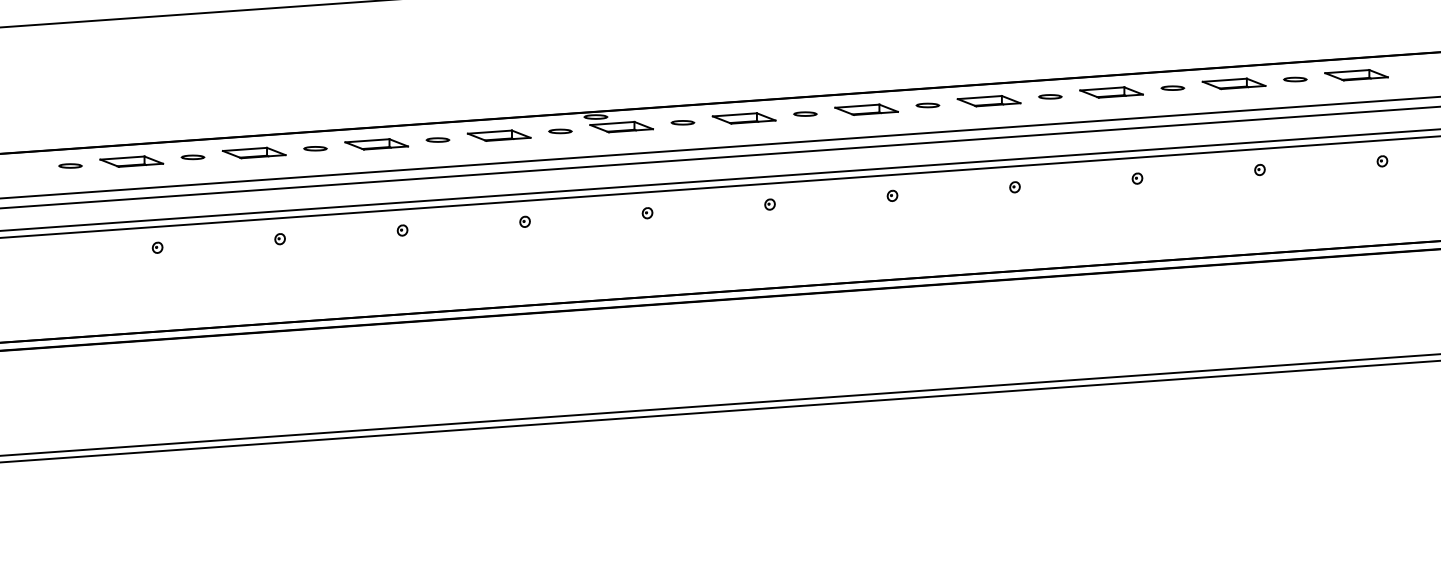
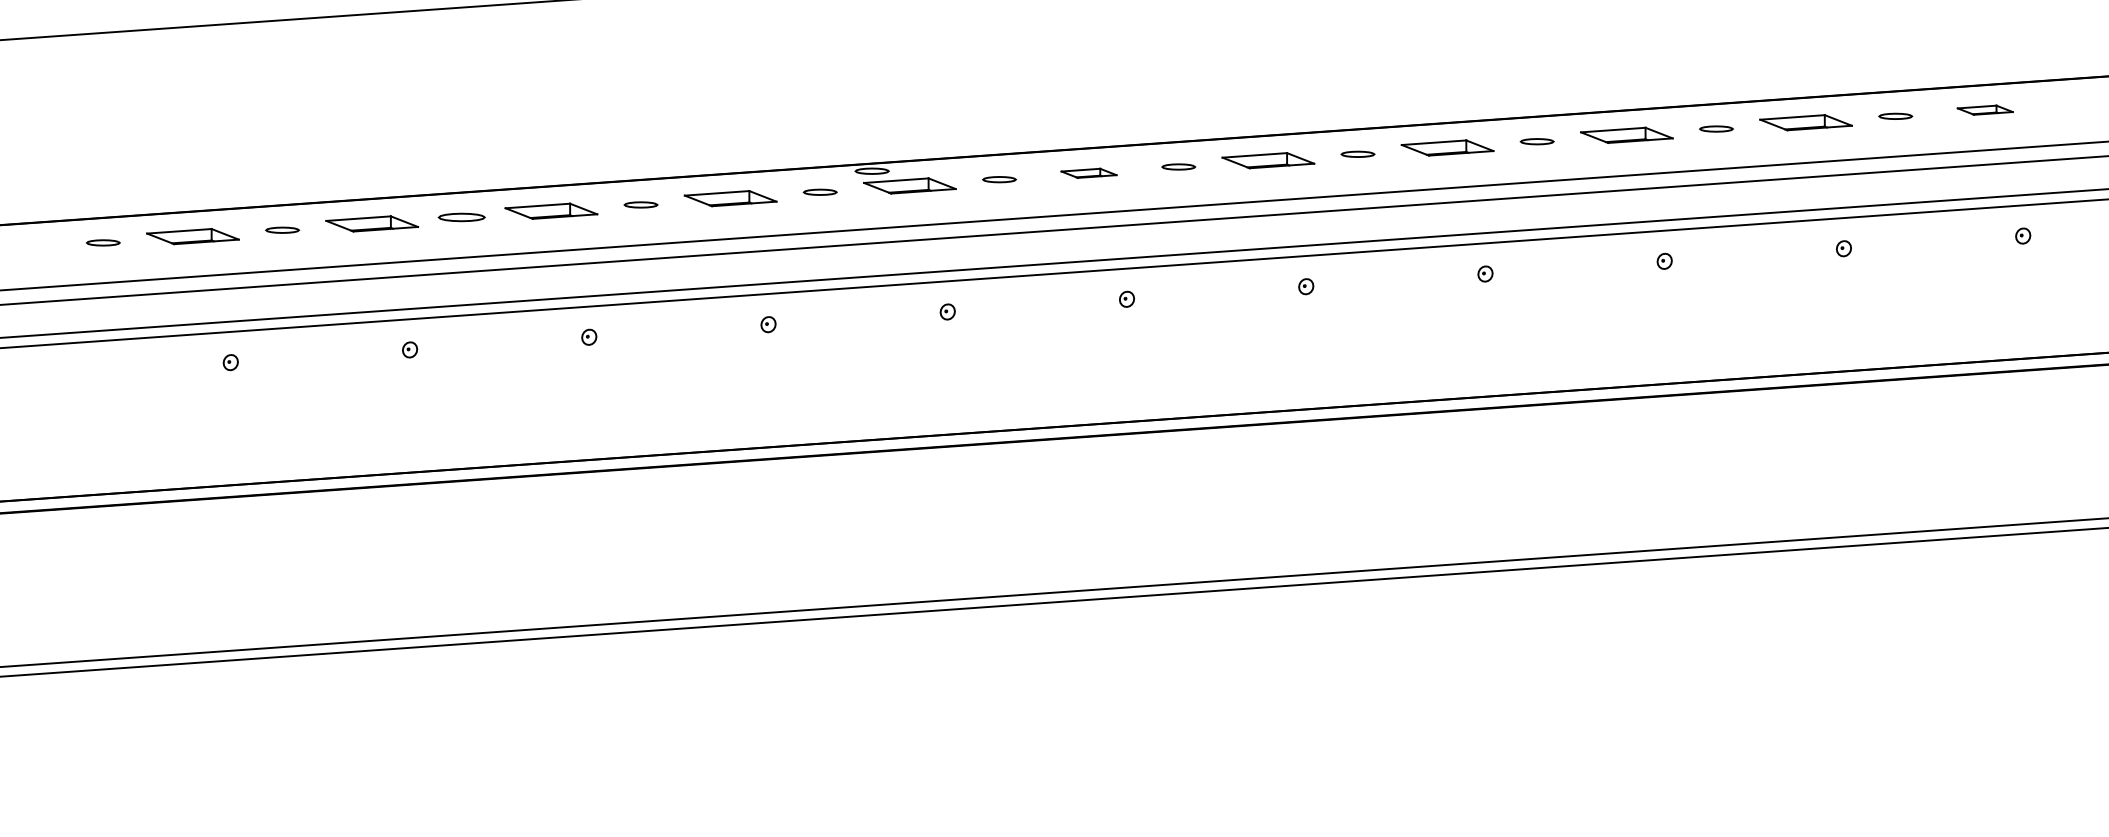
part: (1356, 75) -> (1985, 110), size x0.6
part: (743, 118) -> (1088, 173), size x0.6
part: (315, 148) -> (461, 217), size x1.4

